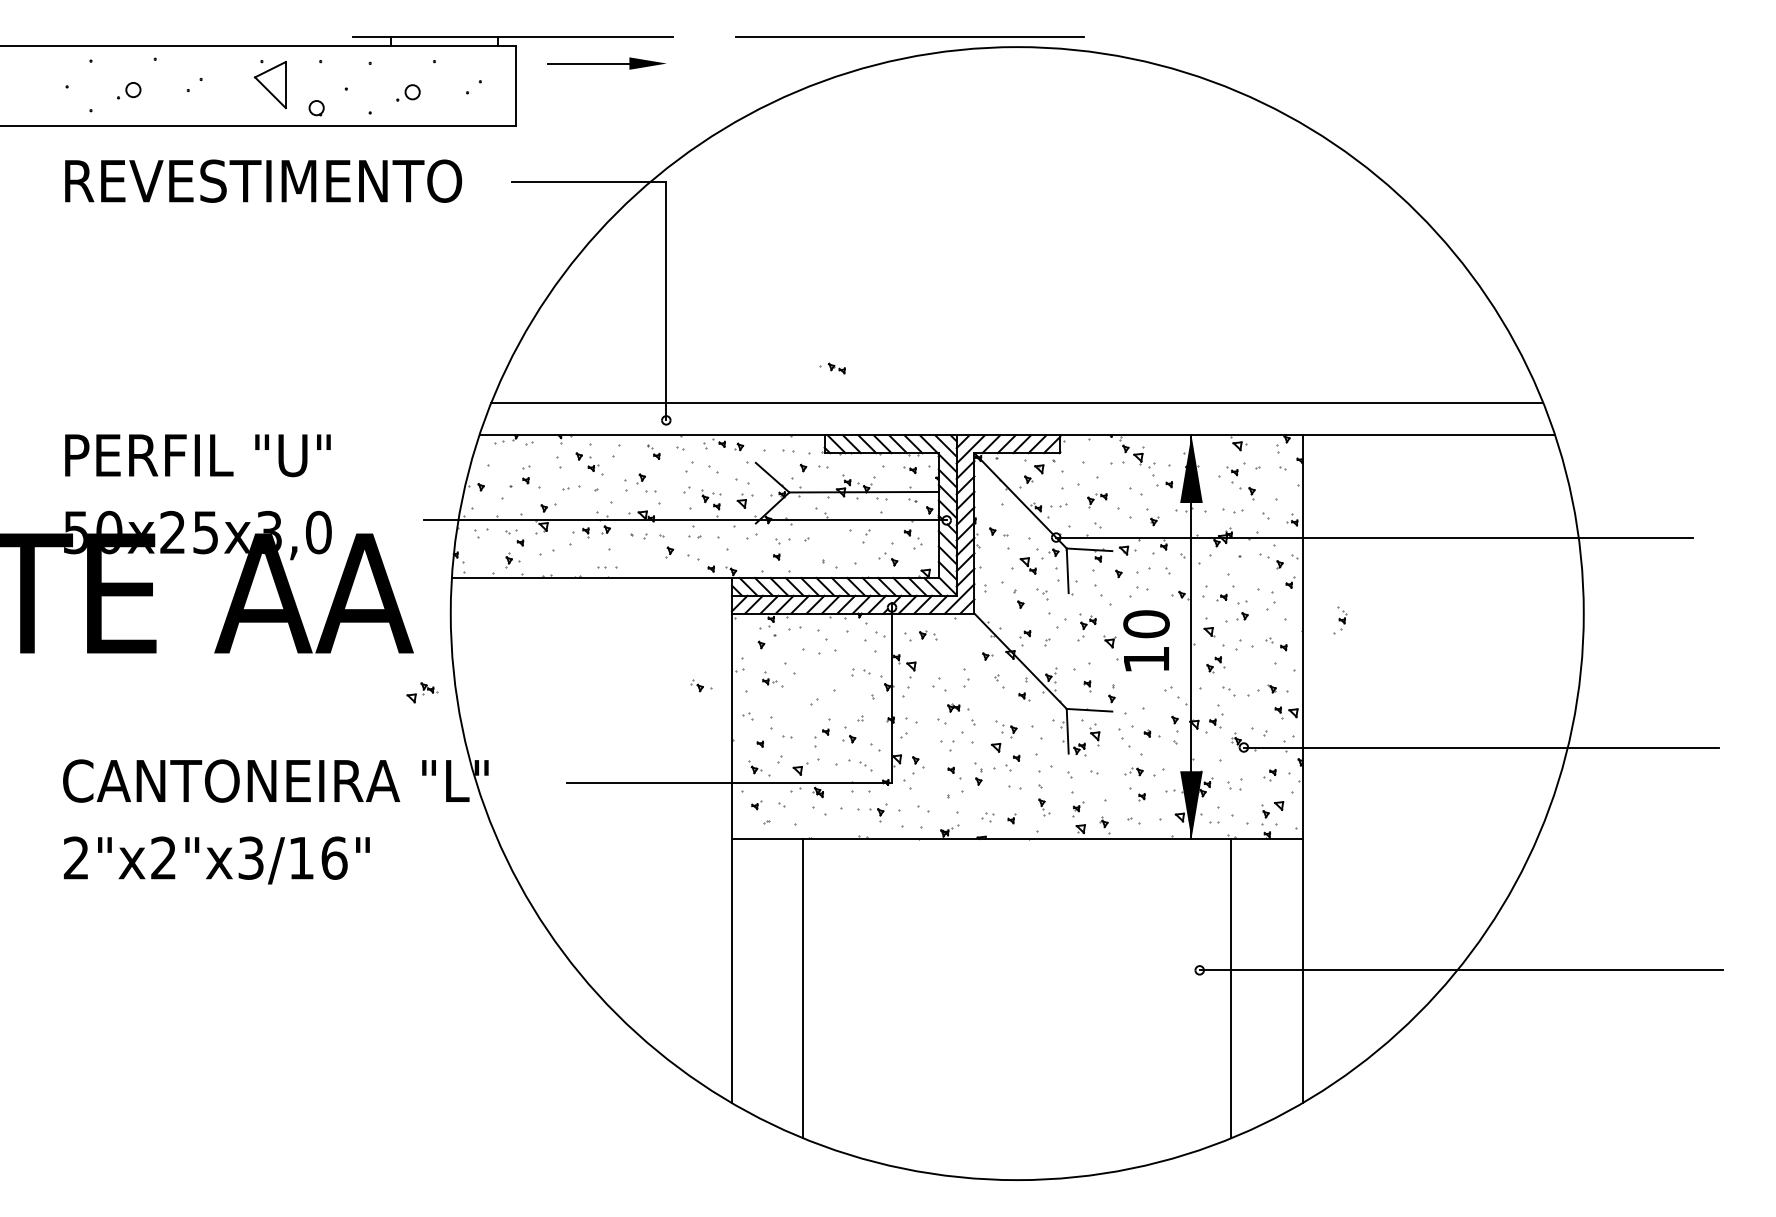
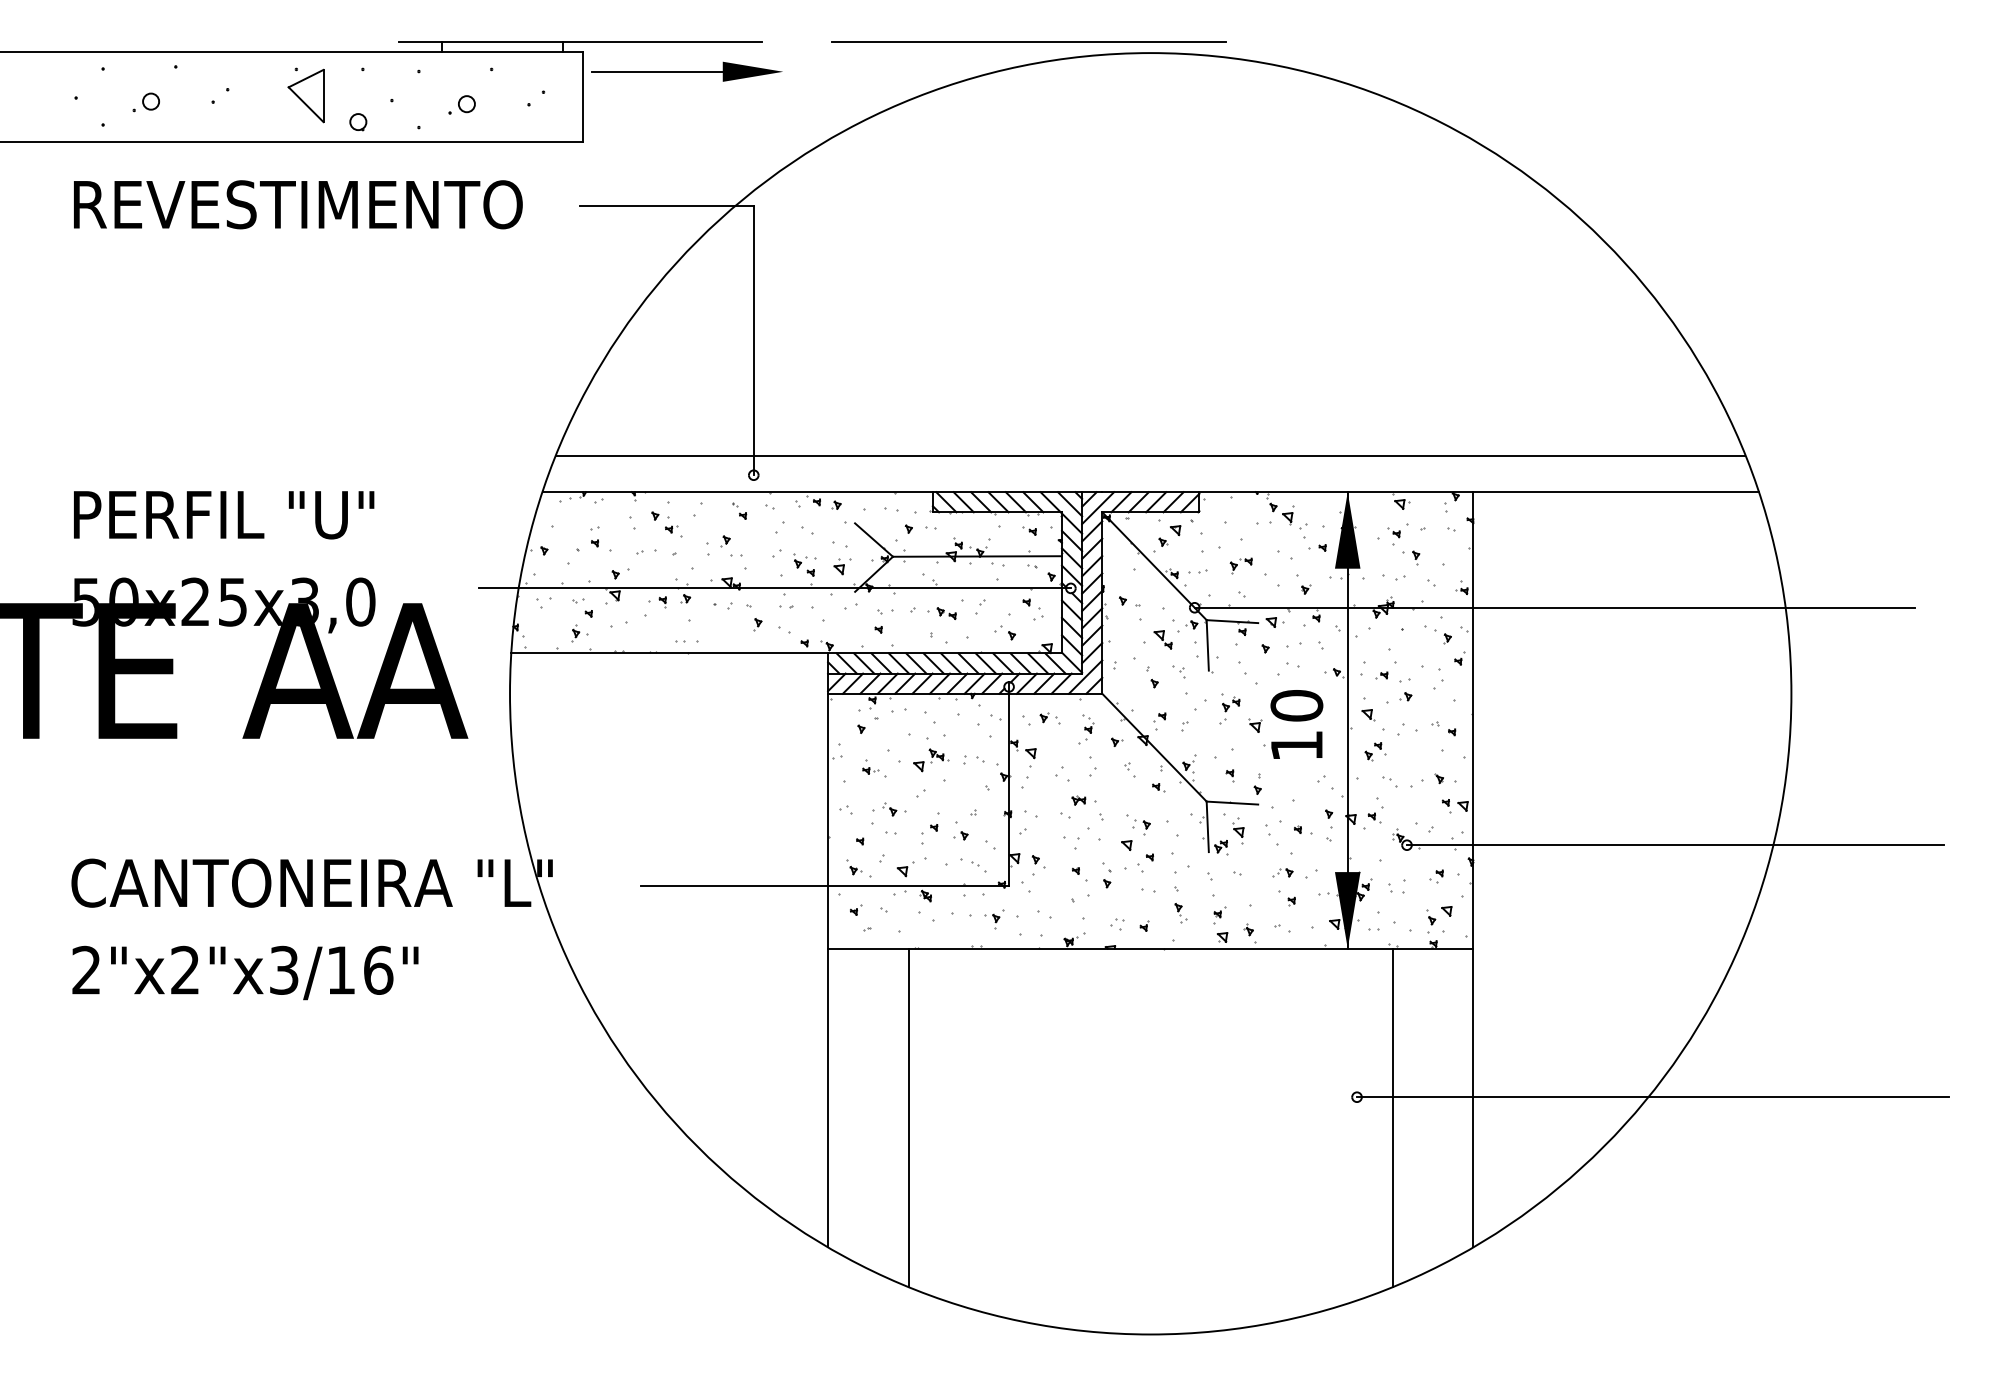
part: (606, 63) -> (686, 71), size x1.43
part: (832, 368) -> (941, 613), moved
part: (1340, 620) -> (1086, 729), moved
part: (701, 685) -> (894, 809), moved
part: (422, 692) -> (931, 760), moved

